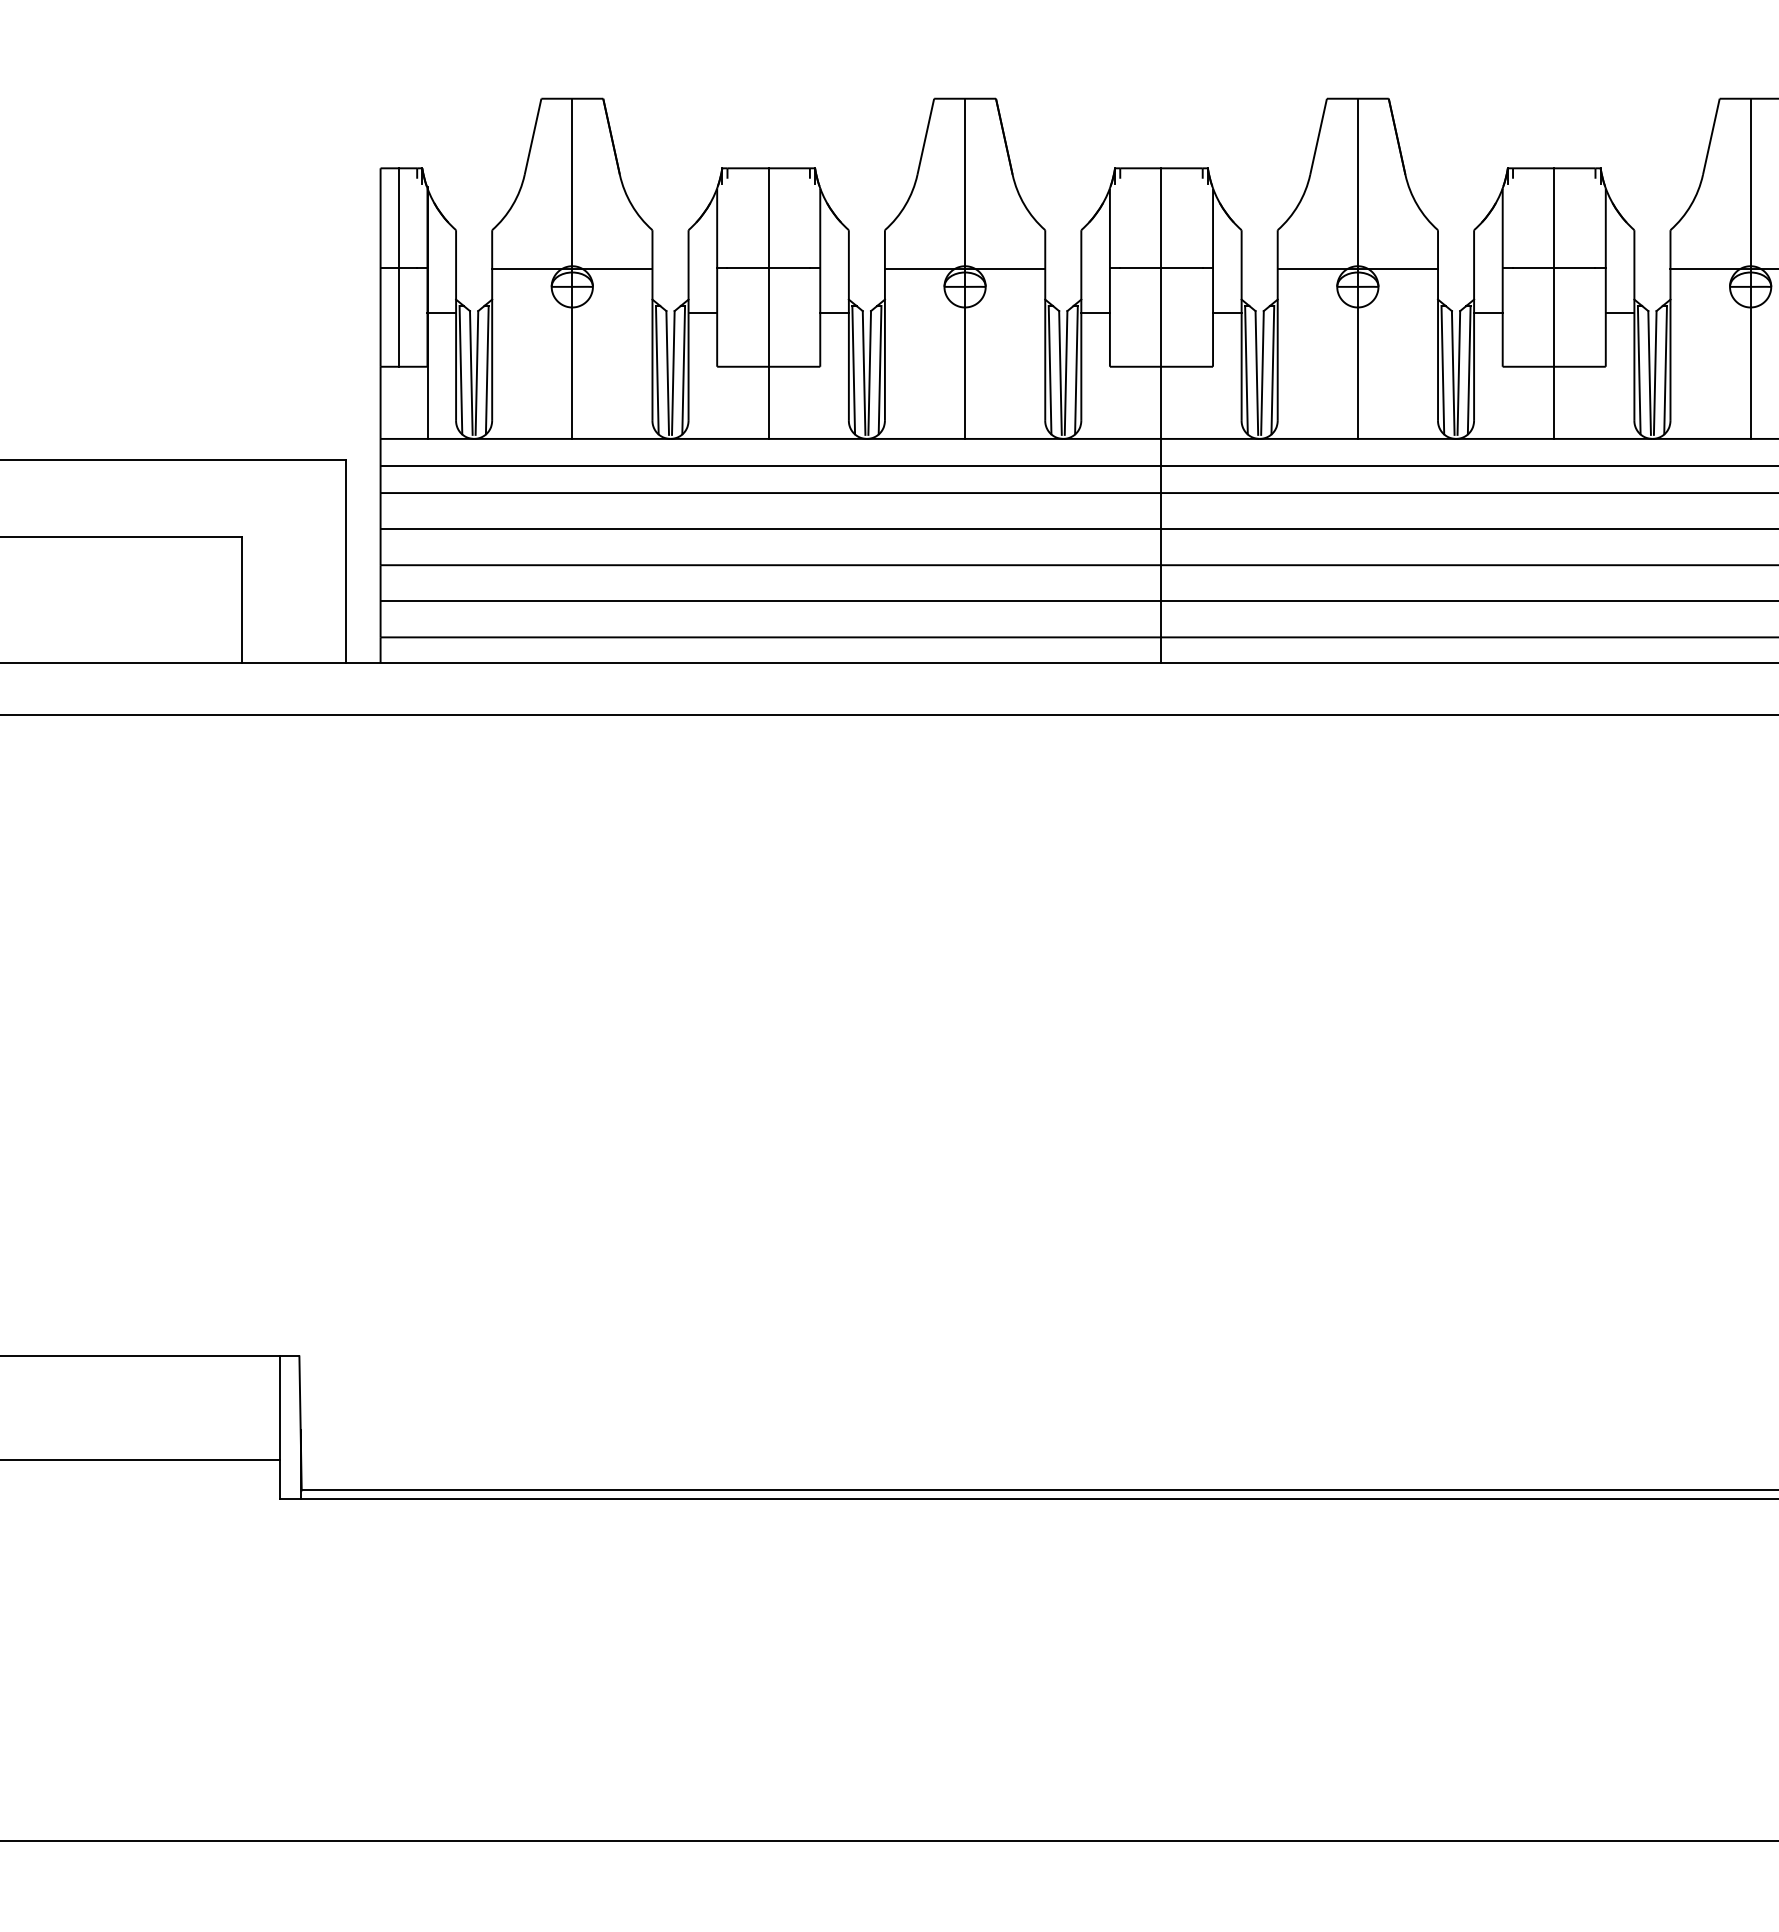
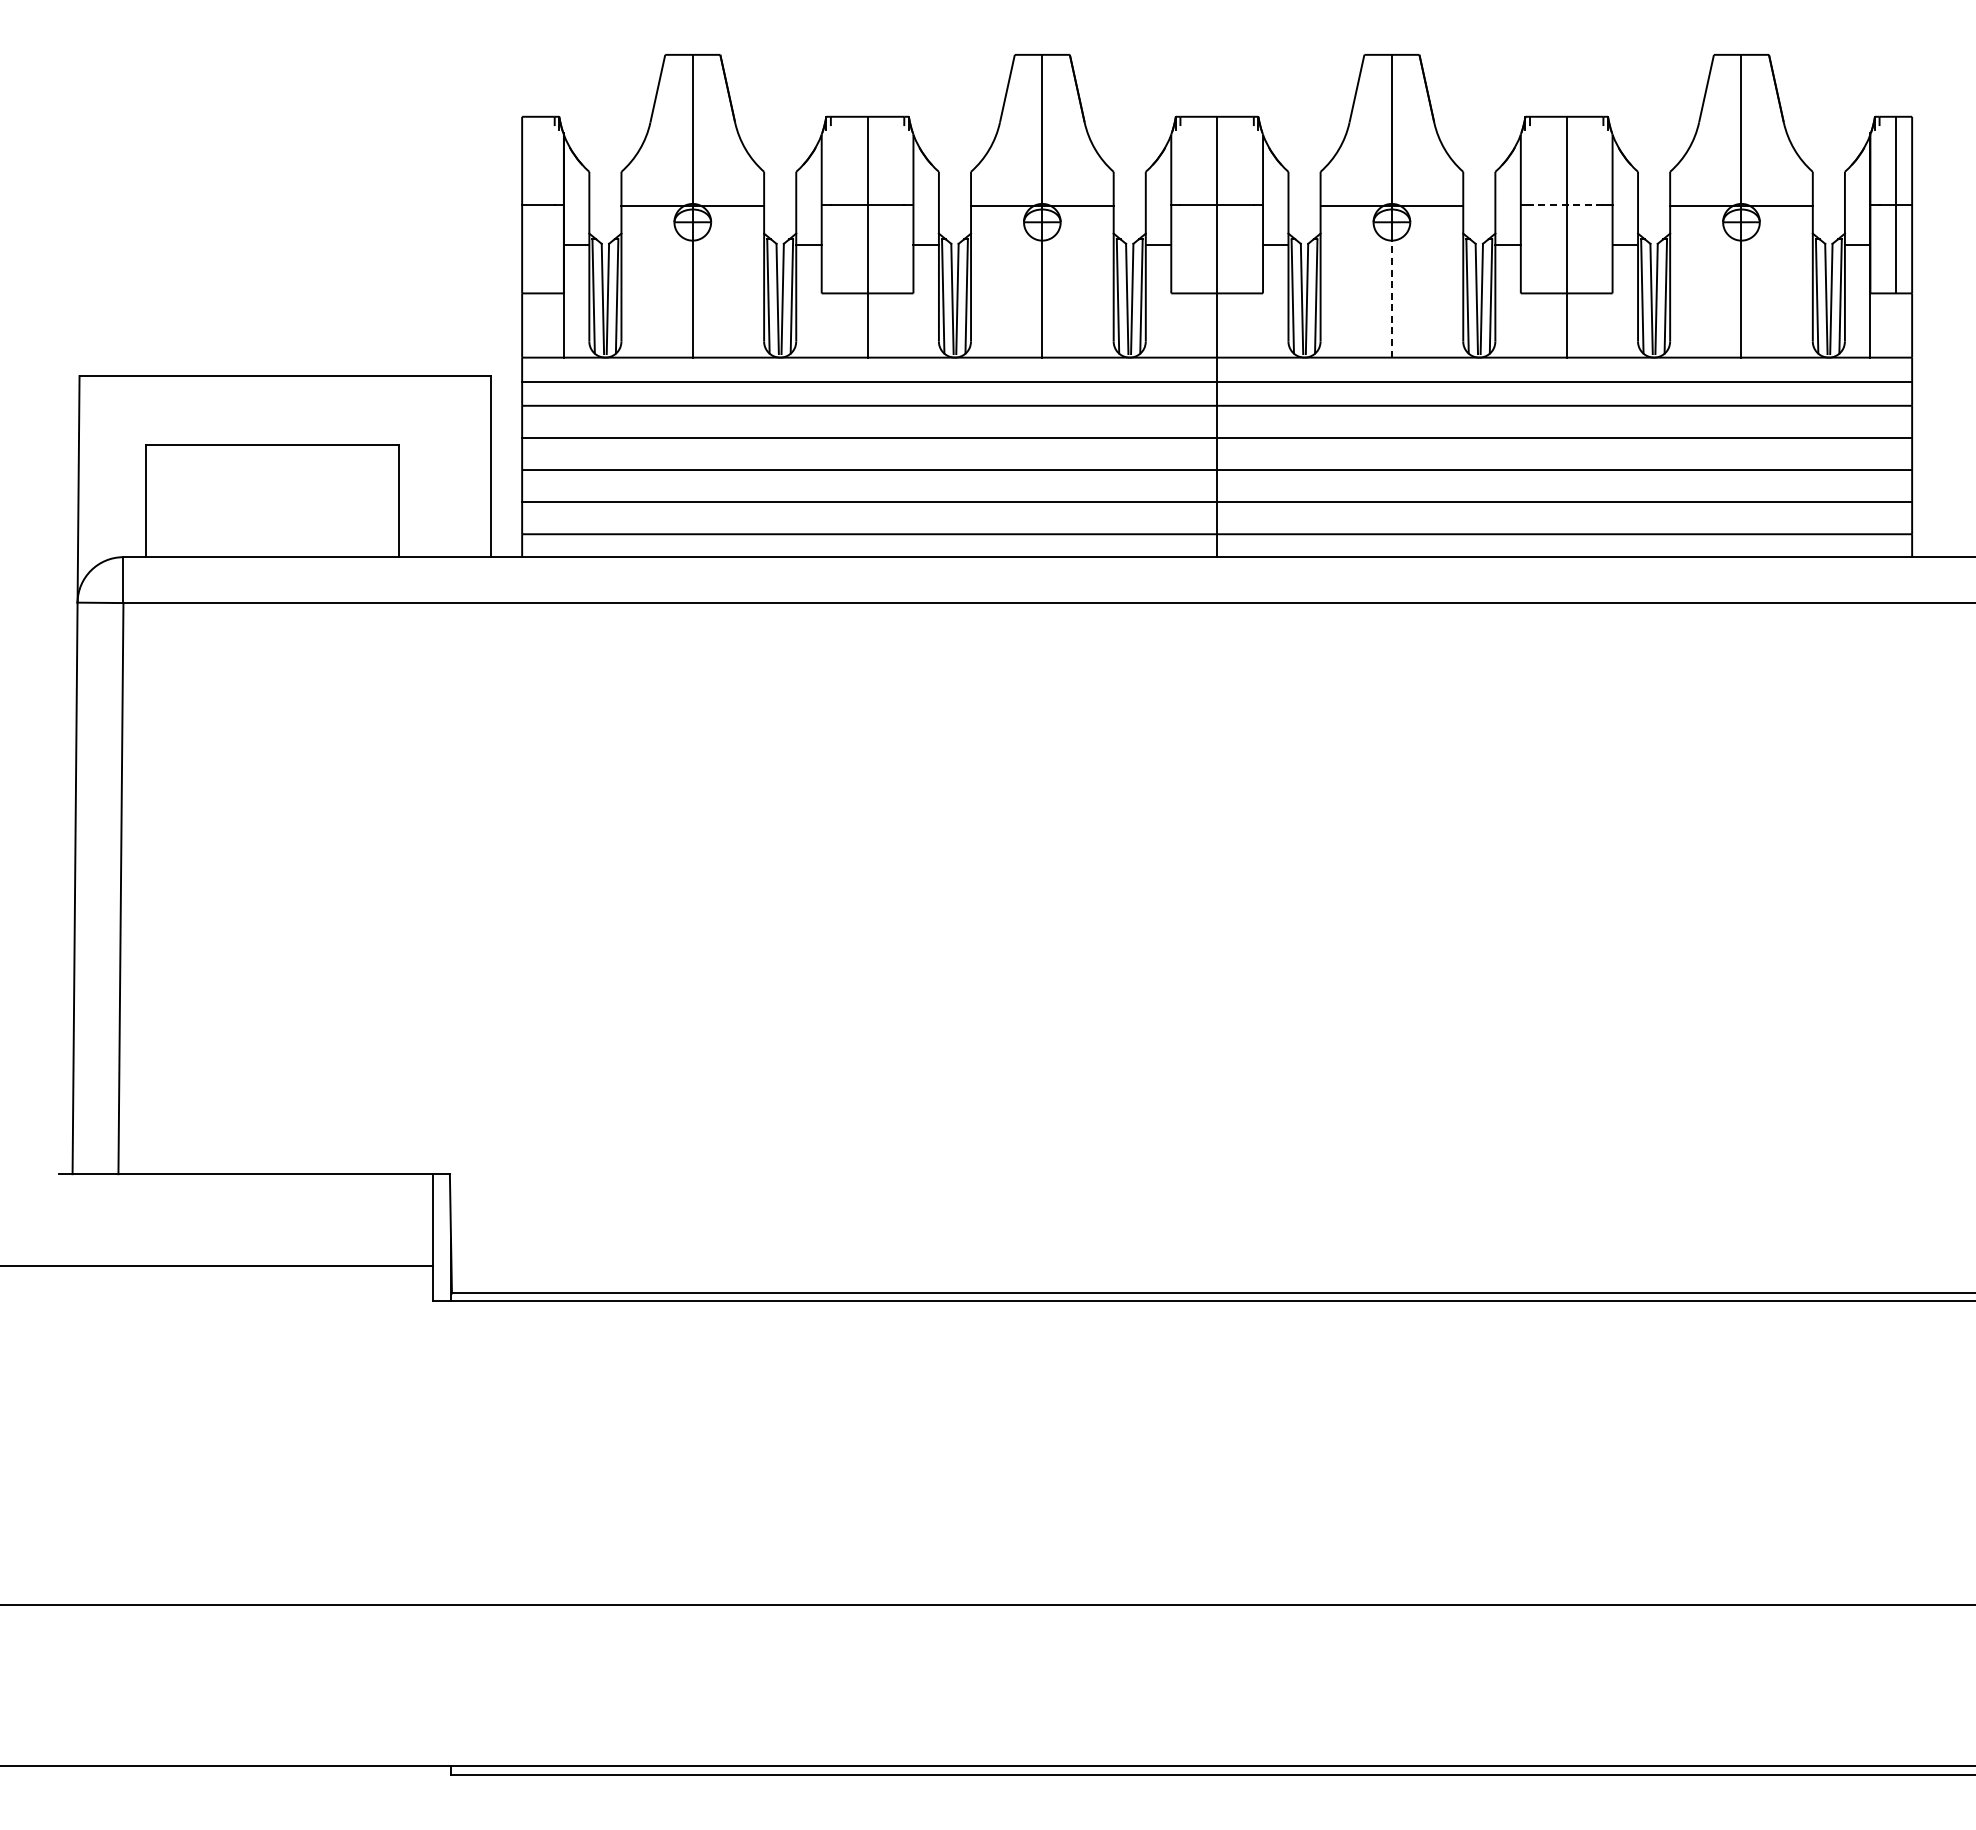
line: (398, 266) -> (538, 204), removed
line: (1554, 267) -> (1566, 205), solid -> dashed
line: (1357, 372) -> (1391, 298), solid -> dashed

